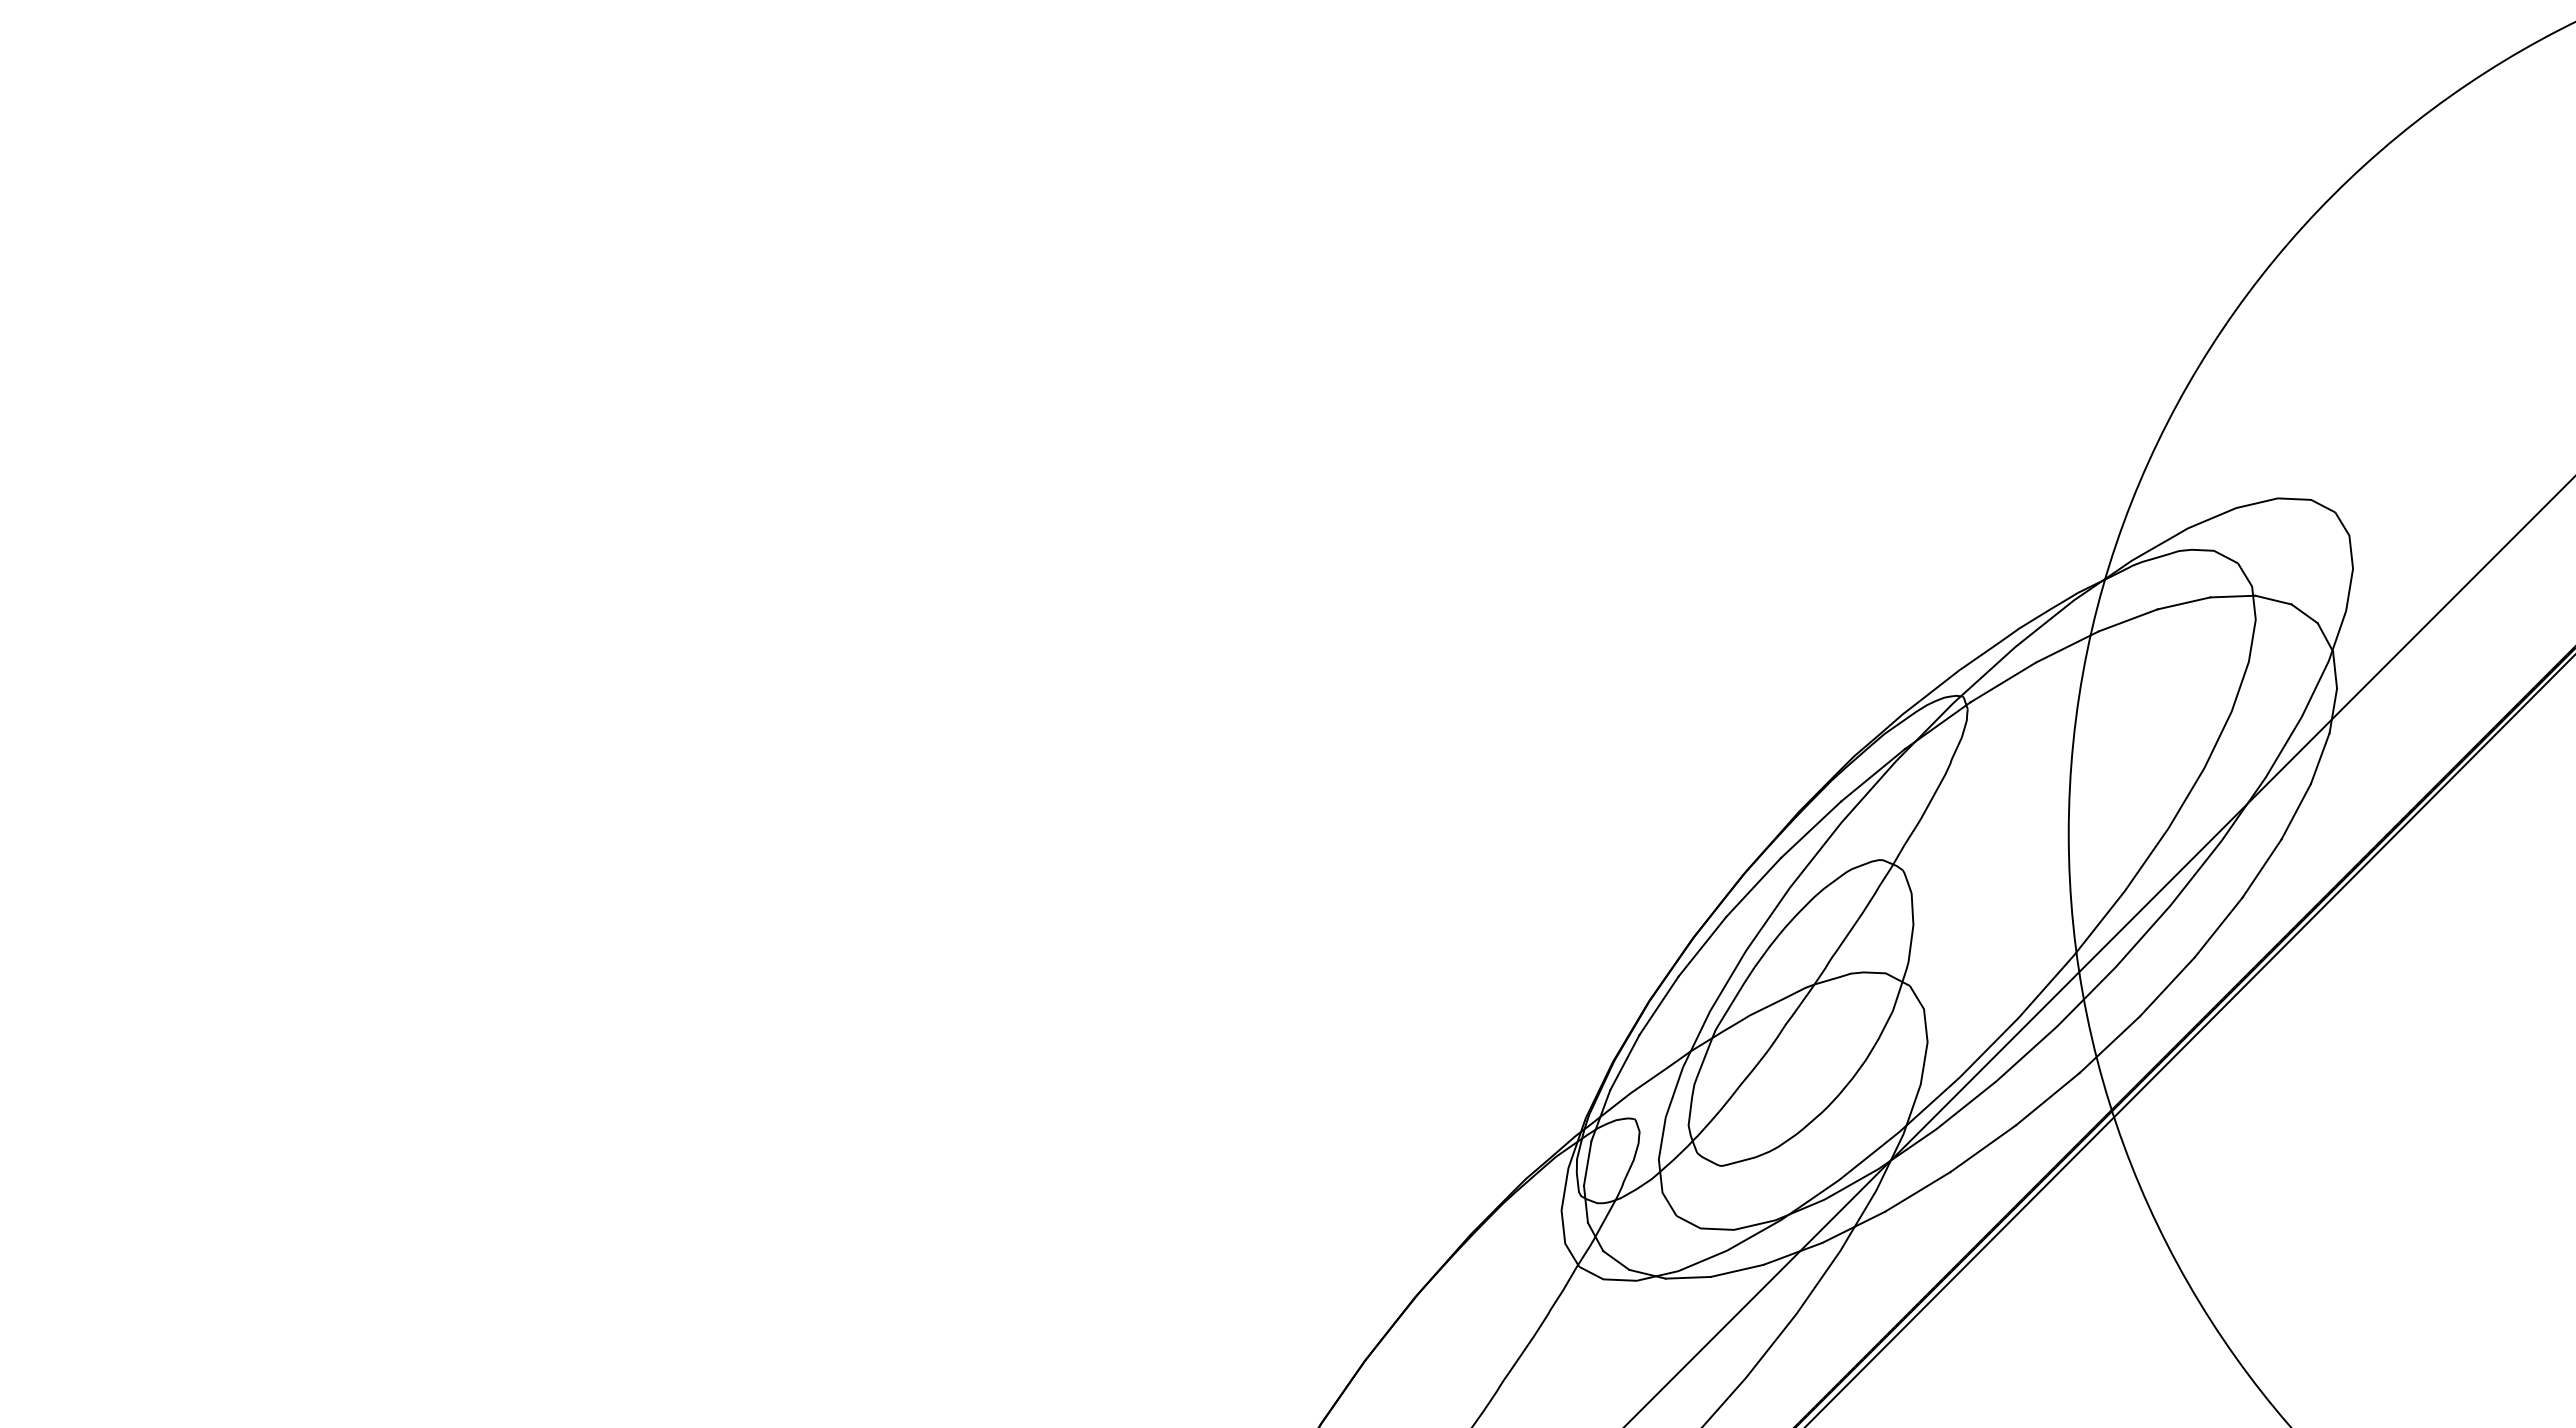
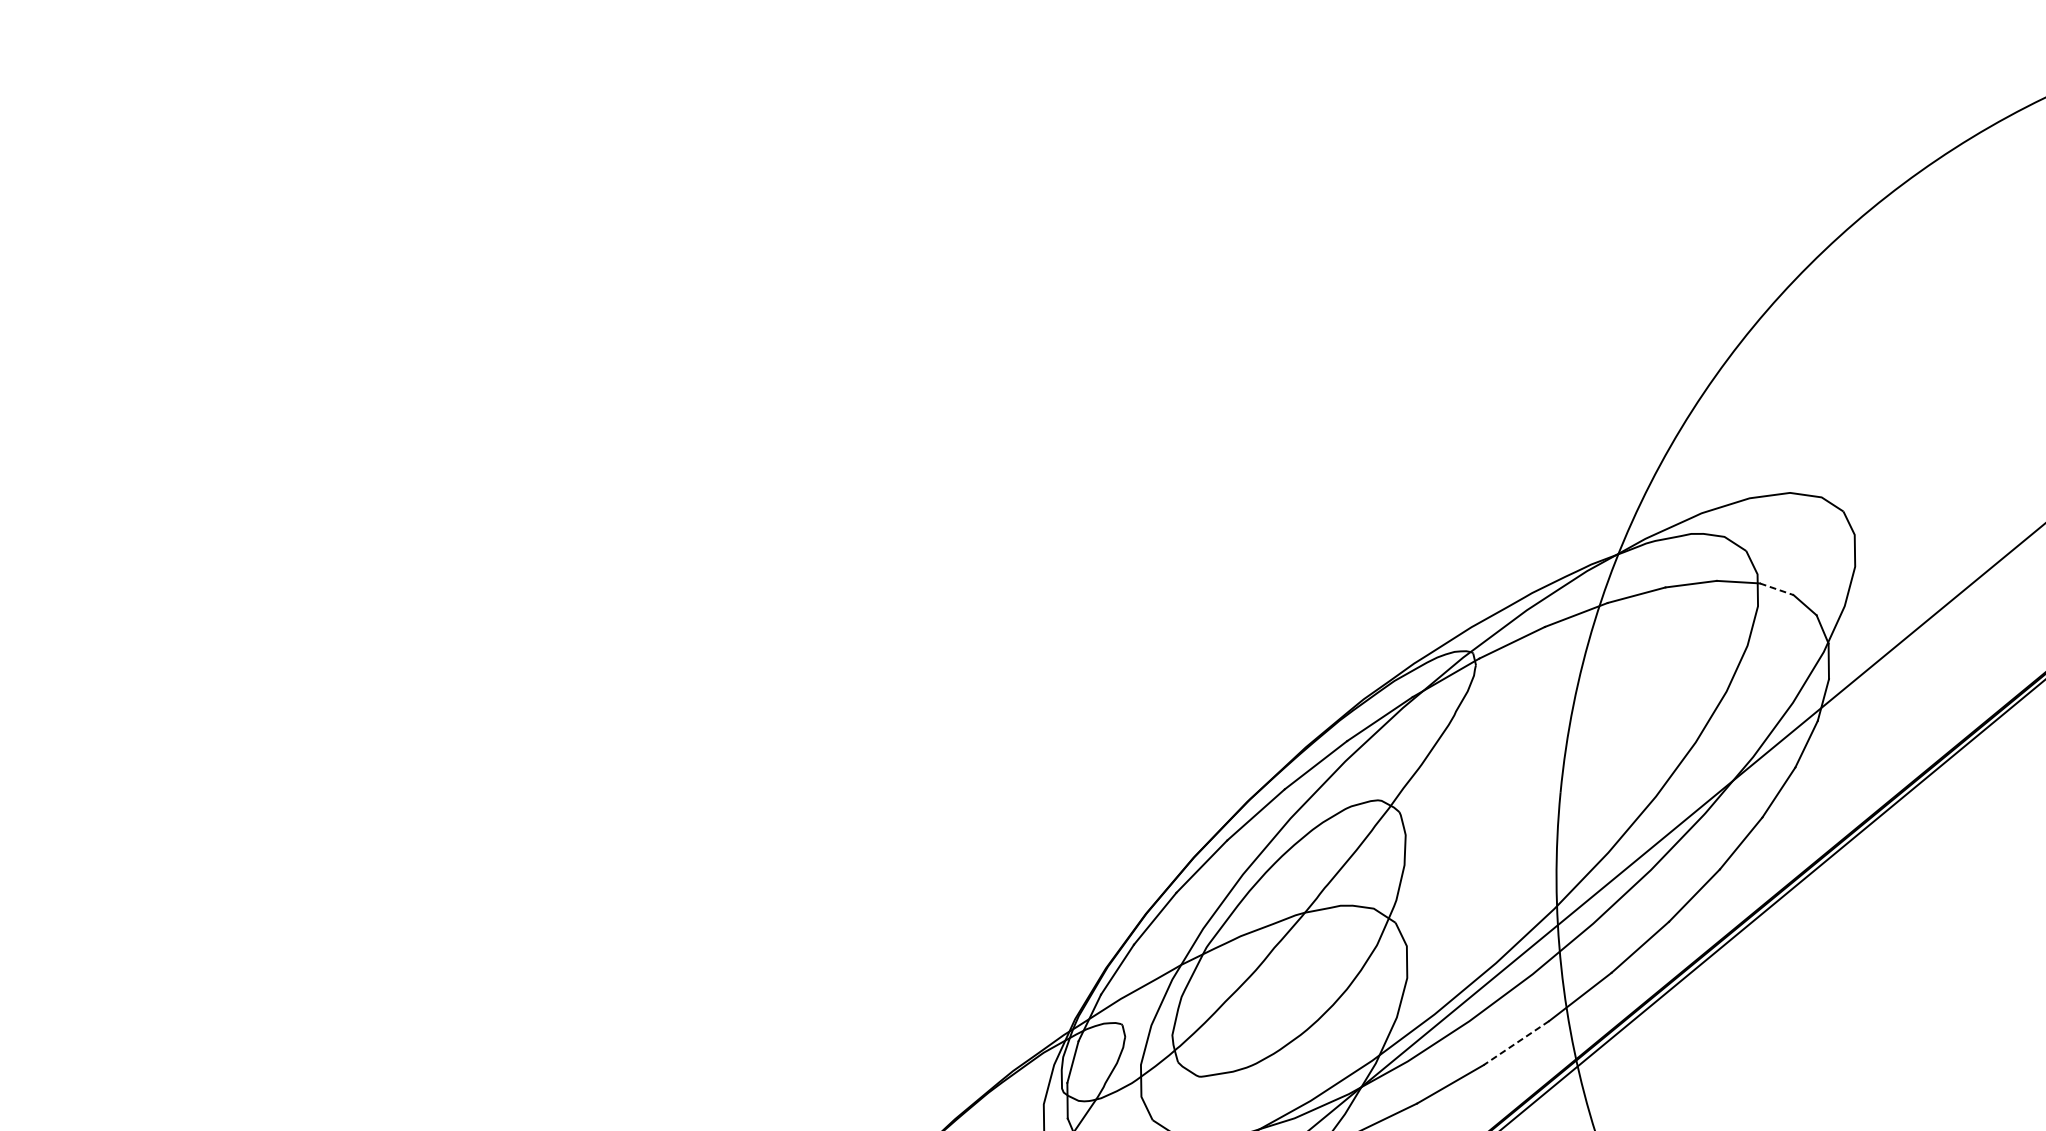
line: (2273, 600) -> (1776, 589), solid -> dashed
line: (2047, 1099) -> (1516, 1043), solid -> dashed

